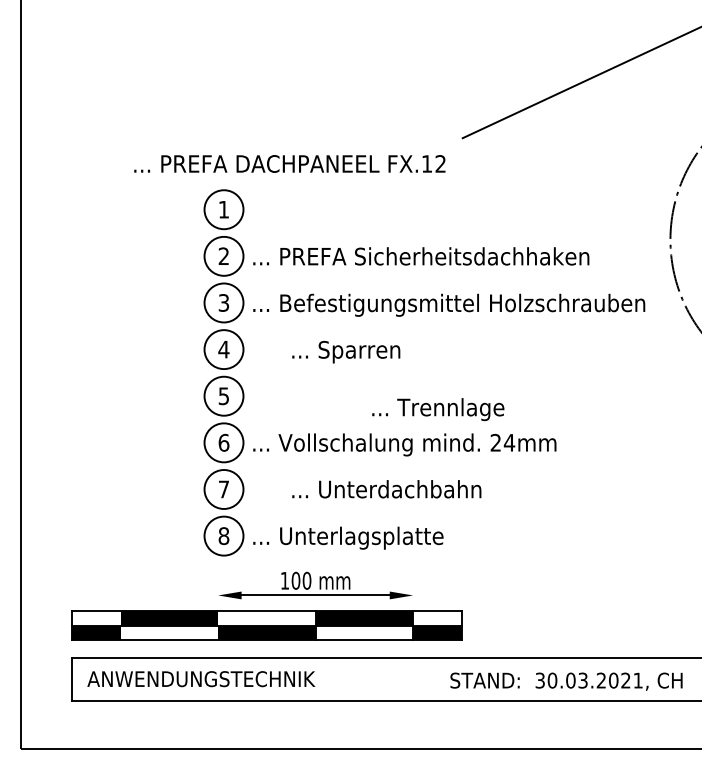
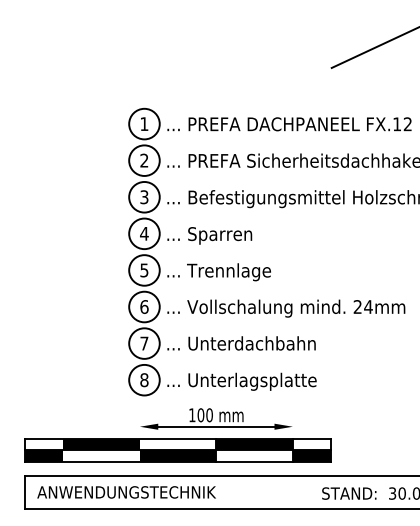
text: (289, 163) -> (289, 123), moved
text: (346, 351) -> (209, 235), moved
text: (438, 409) -> (219, 272), moved
text: (386, 489) -> (241, 343), moved

